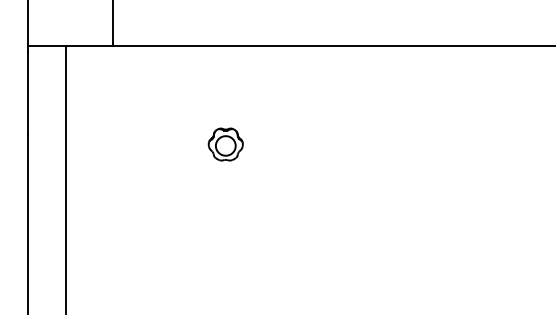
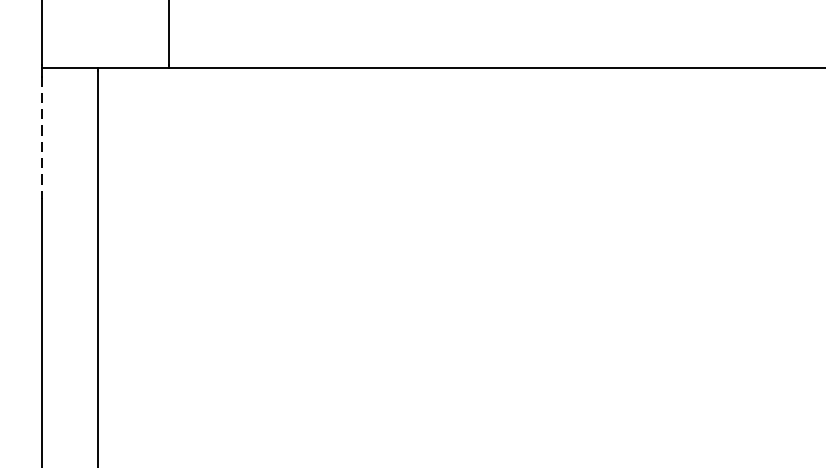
line: (28, 92) -> (42, 137), solid -> dashed
part: (225, 144) -> (335, 214), removed

